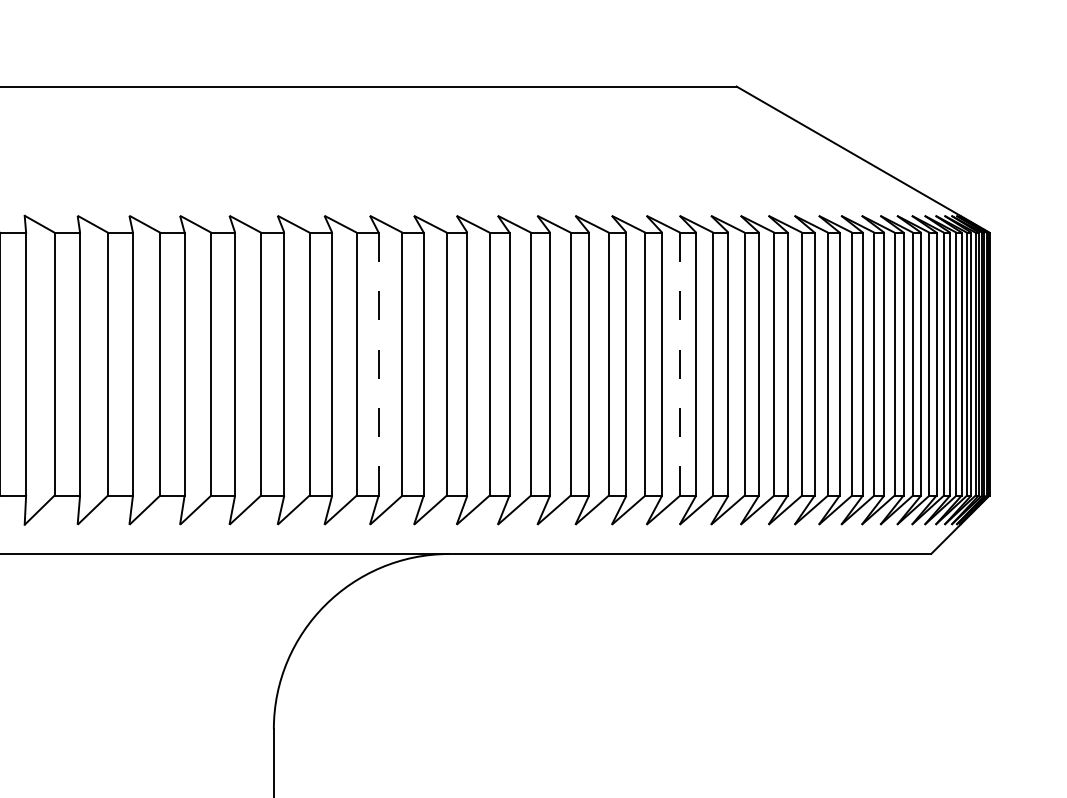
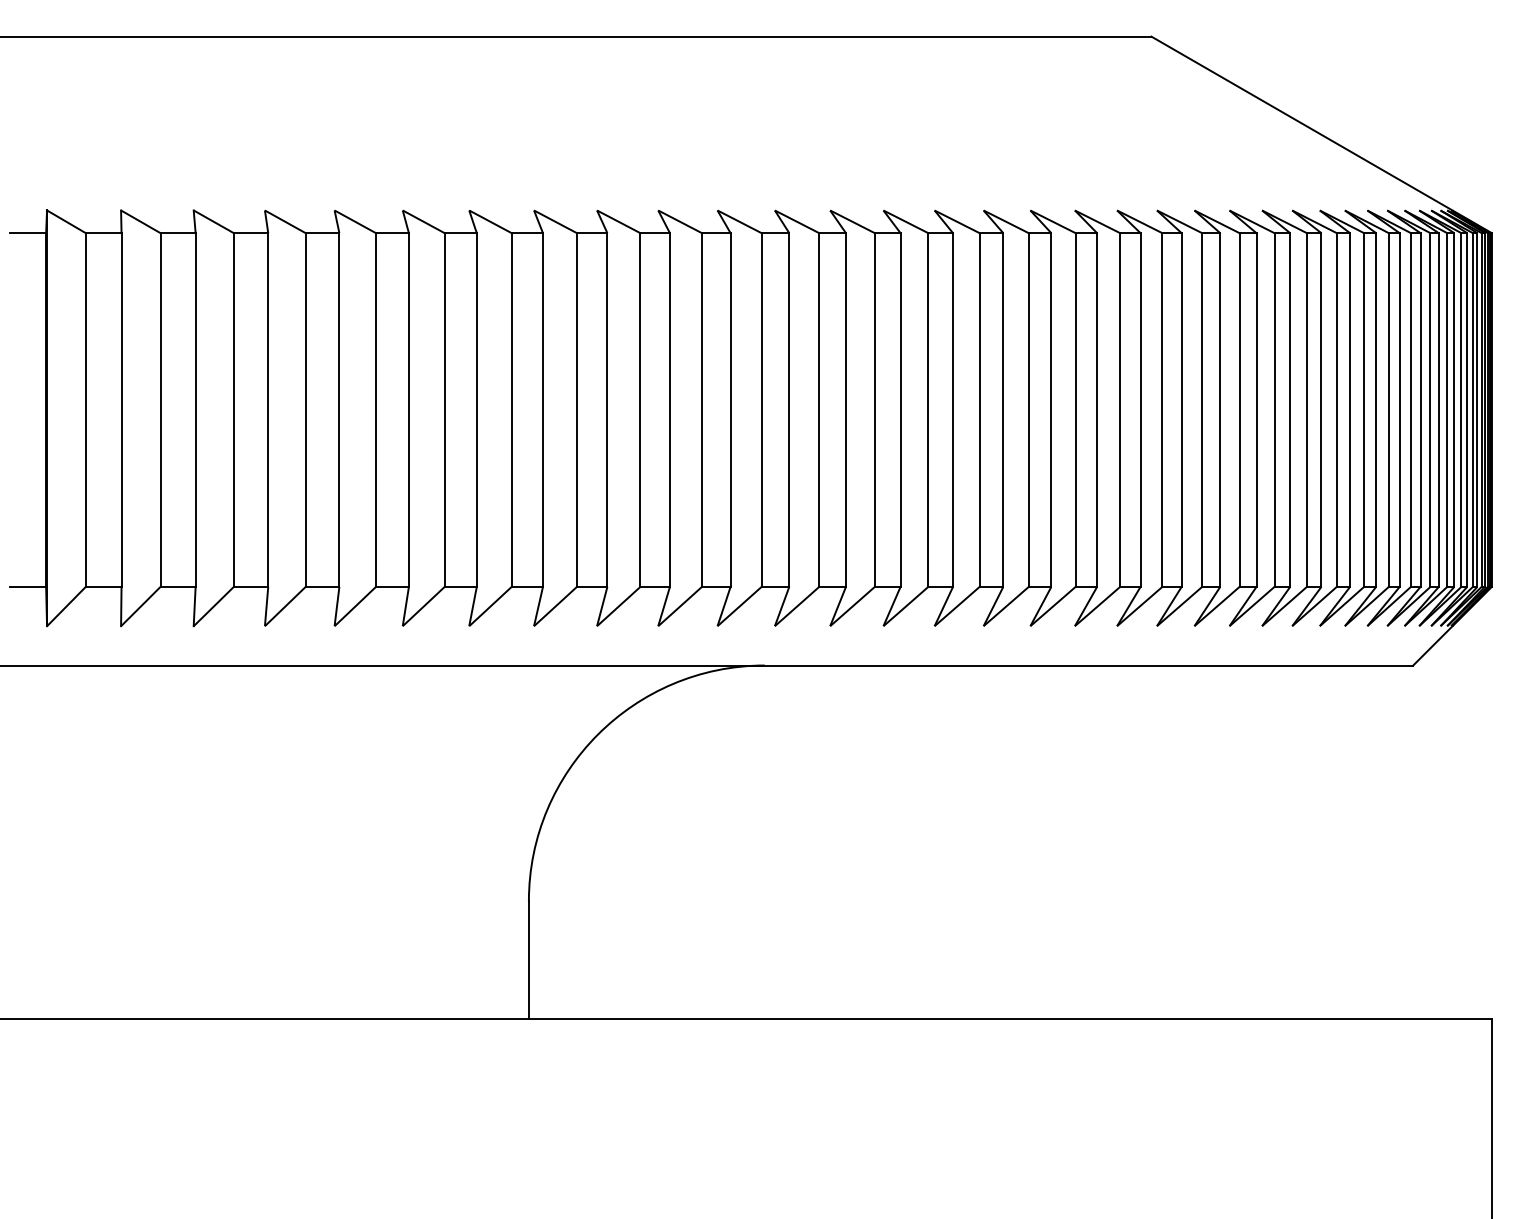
line: (378, 364) -> (669, 410), dashed -> solid
line: (680, 364) -> (1075, 410), dashed -> solid

